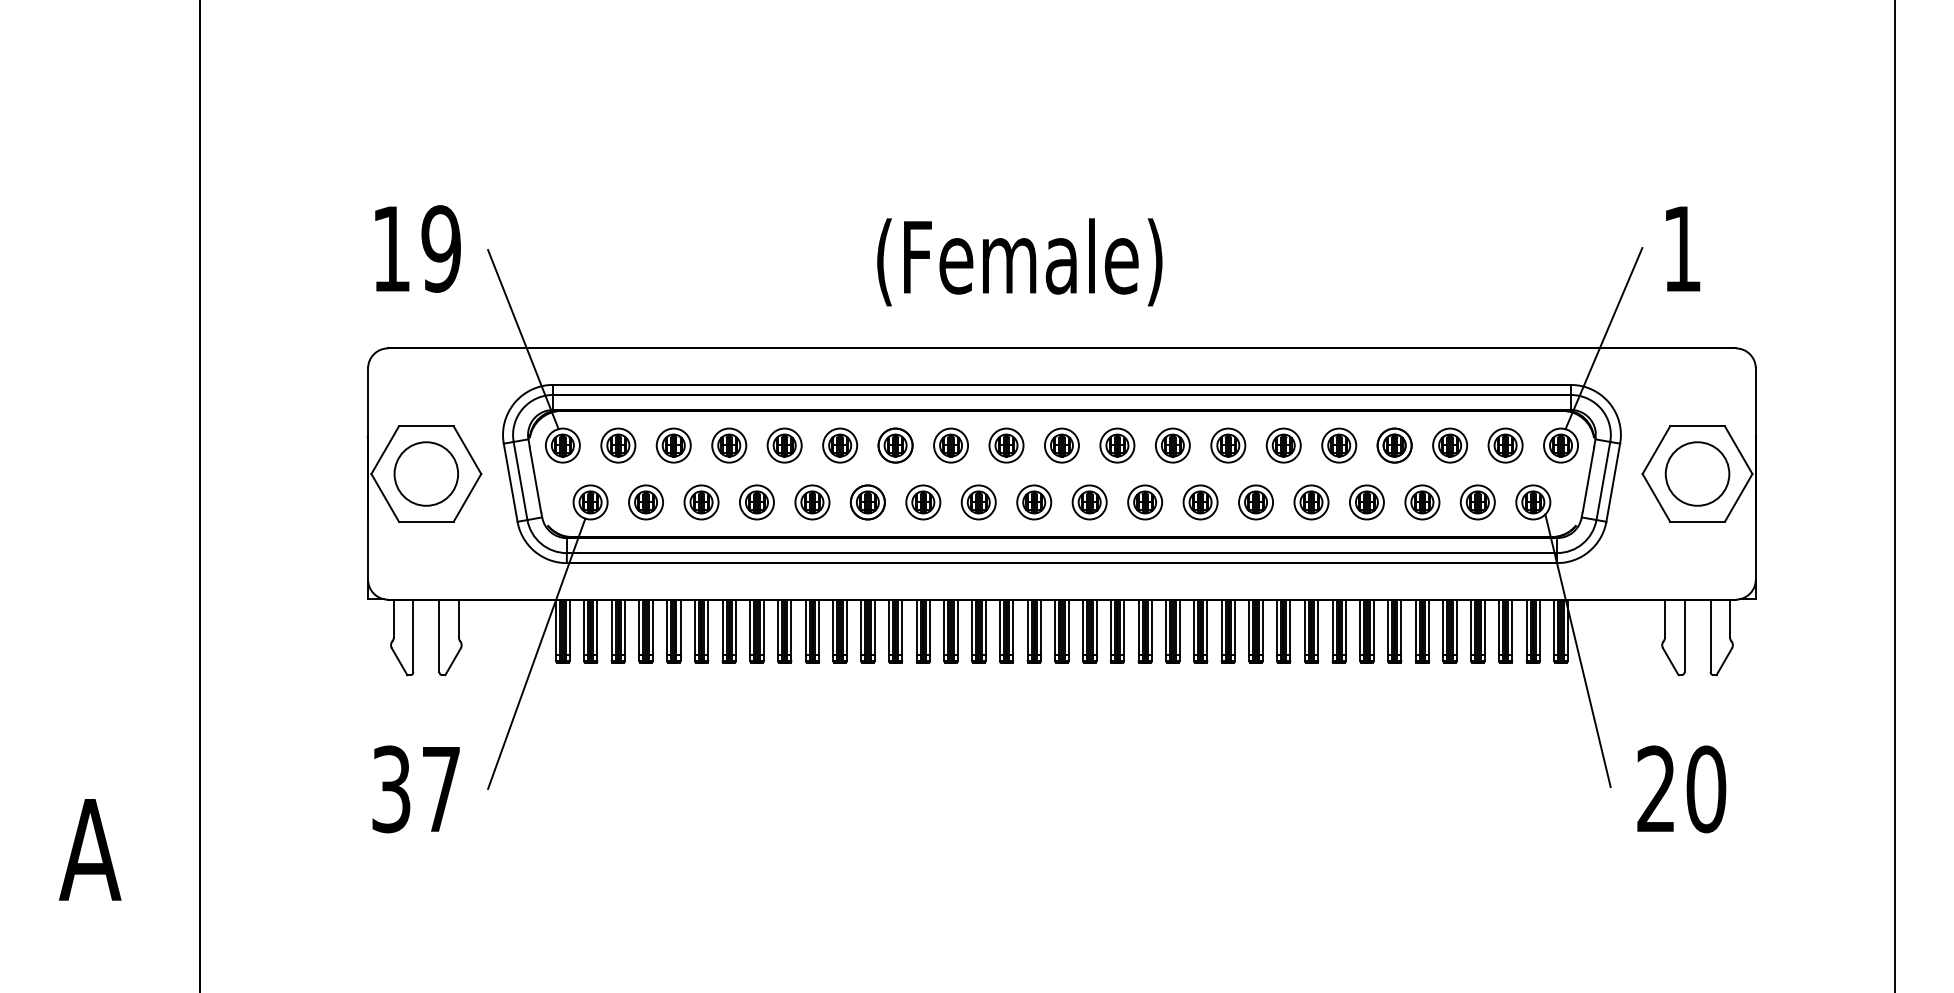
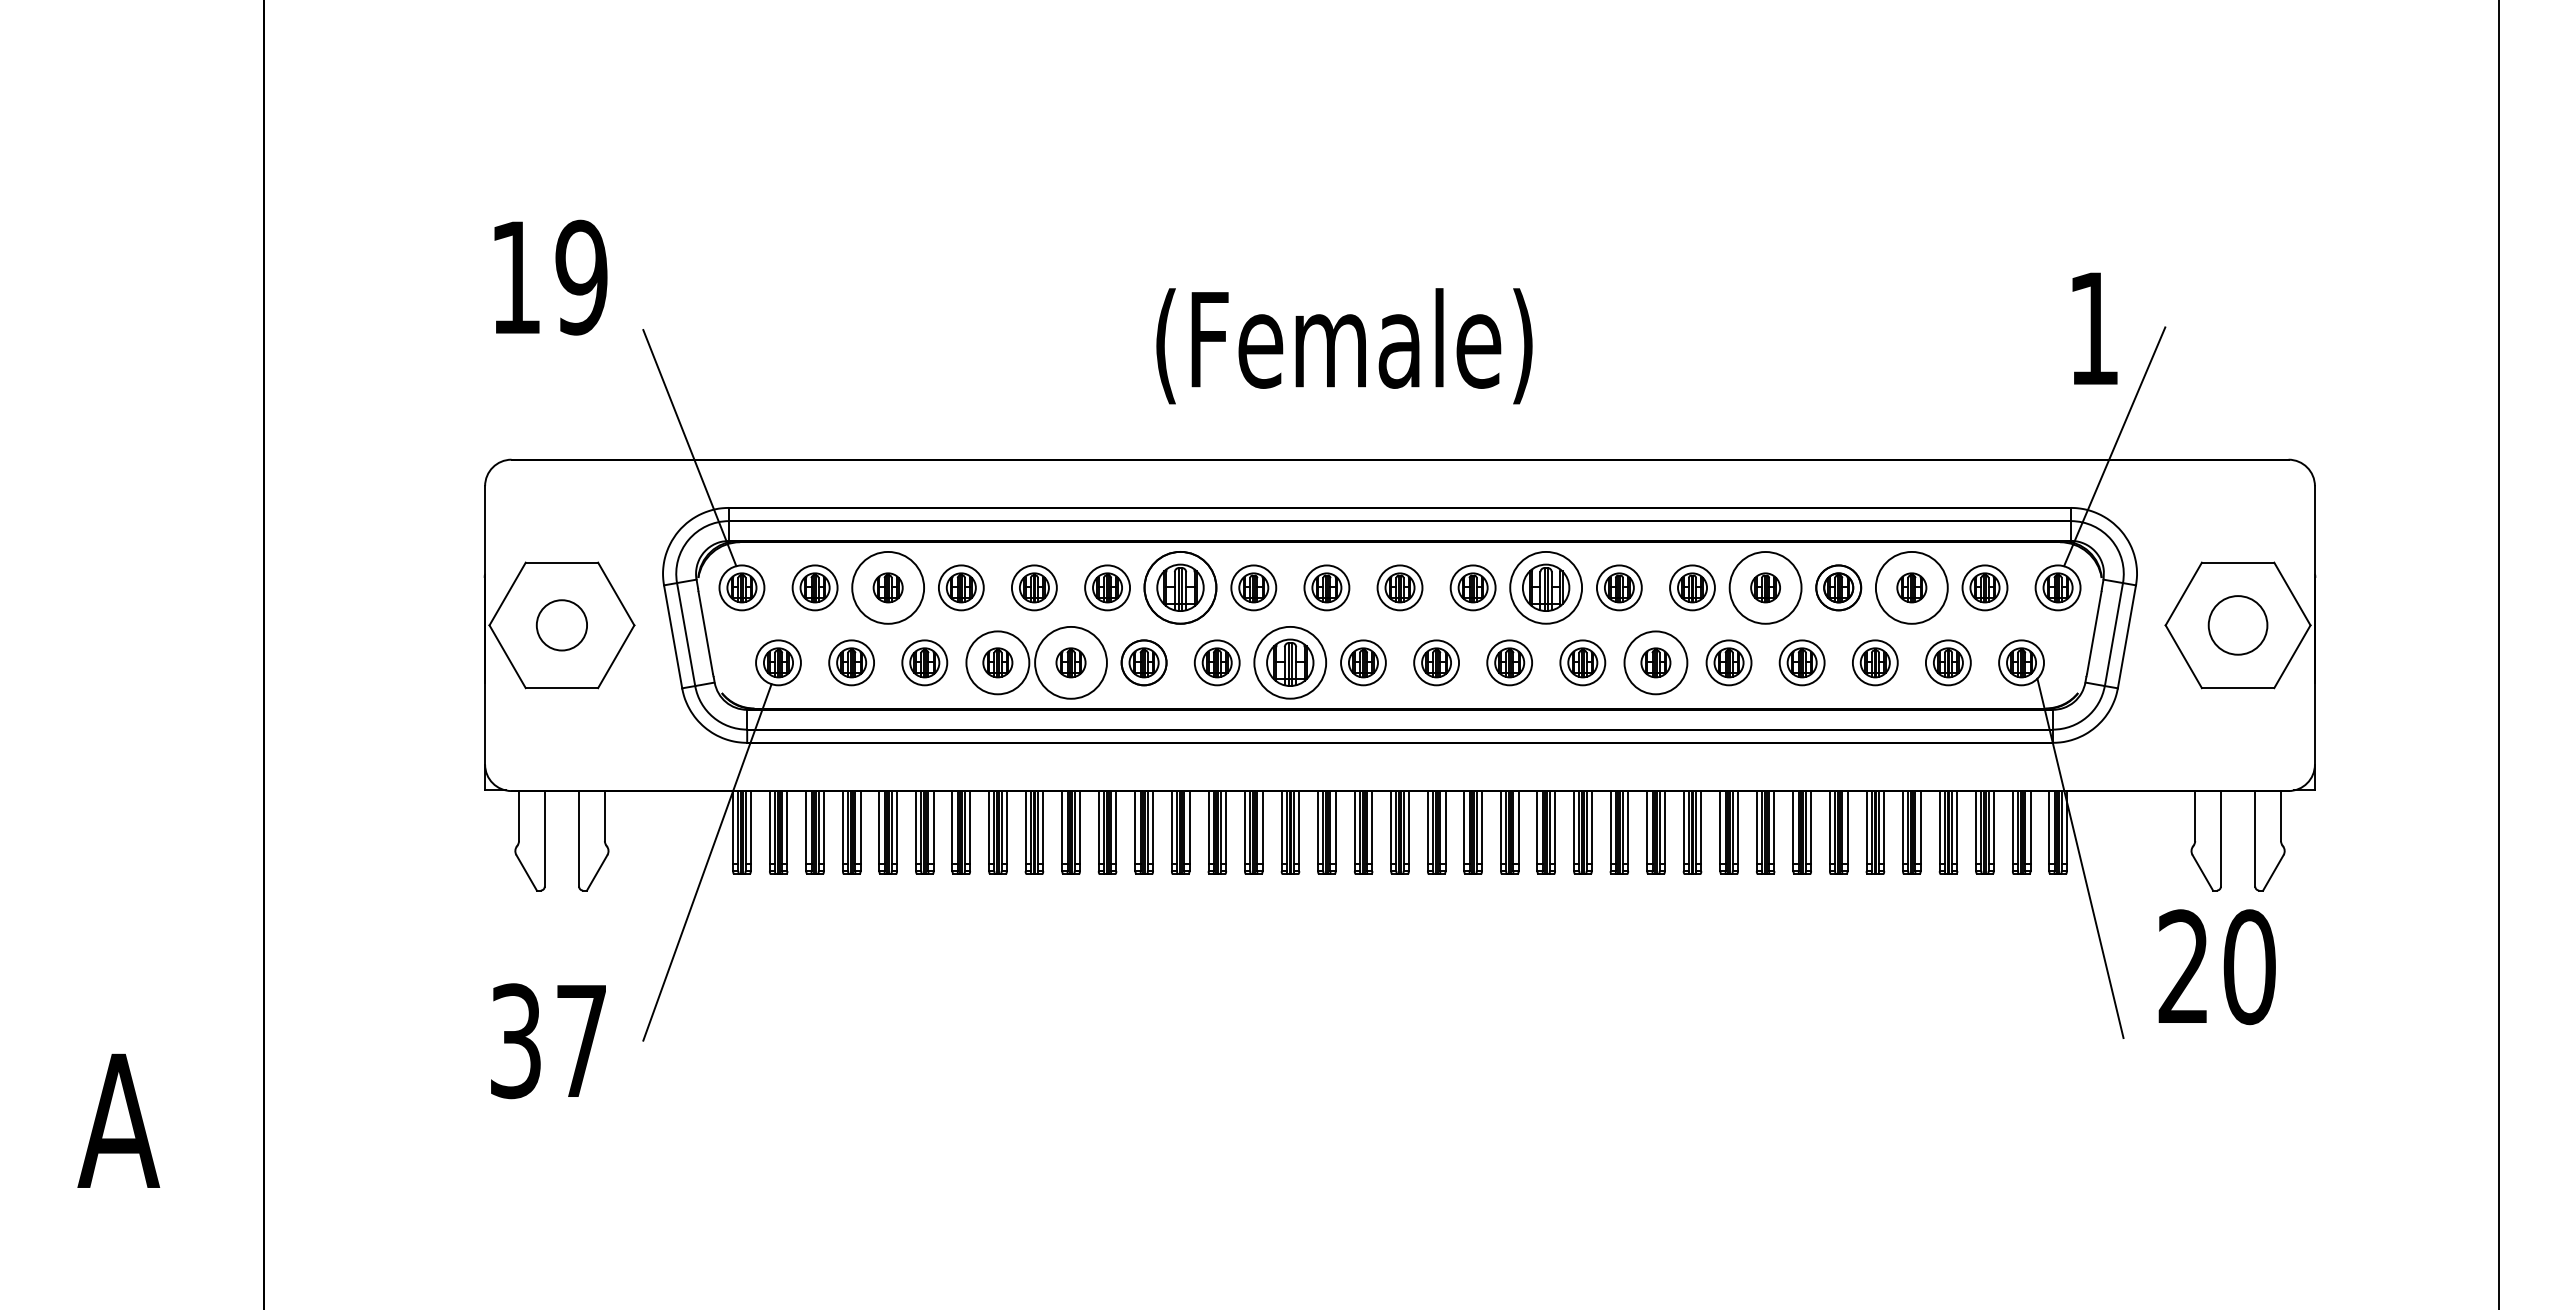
text: (417, 248) -> (550, 277), moved
text: (1682, 248) -> (2094, 328), moved
circle: (673, 445) -> (887, 587), size x1.6
part: (895, 445) -> (1180, 587), size x1.6
part: (1173, 445) -> (1546, 587), size x1.6
circle: (1339, 445) -> (1765, 587), size x1.6
circle: (1449, 445) -> (1911, 587), size x1.6
circle: (426, 474) -> (561, 625), size x0.6
circle: (1697, 474) -> (2237, 625), size x0.7
circle: (756, 502) -> (997, 662), size x1.4
circle: (812, 502) -> (1070, 662), size x1.6
part: (978, 502) -> (1290, 662), size x1.6
circle: (1255, 502) -> (1655, 662), size x1.4
text: (1681, 789) -> (2216, 967), moved

